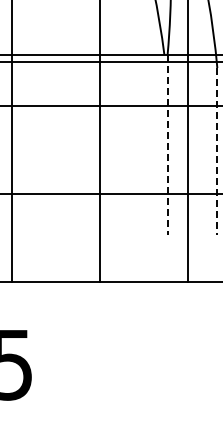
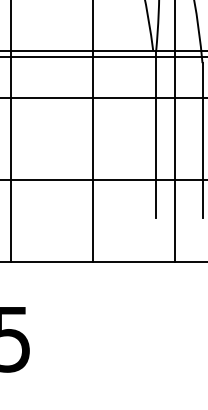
line: (167, 144) -> (156, 134), dashed -> solid
line: (217, 151) -> (202, 140), dashed -> solid

